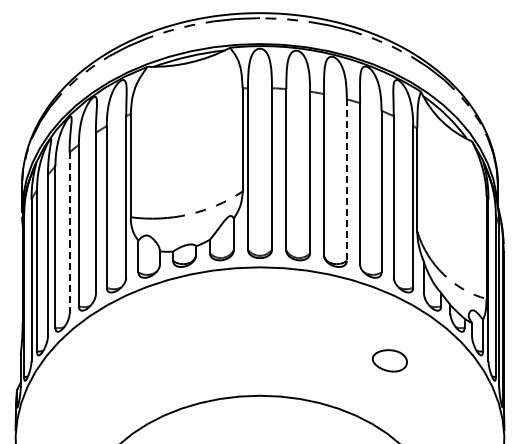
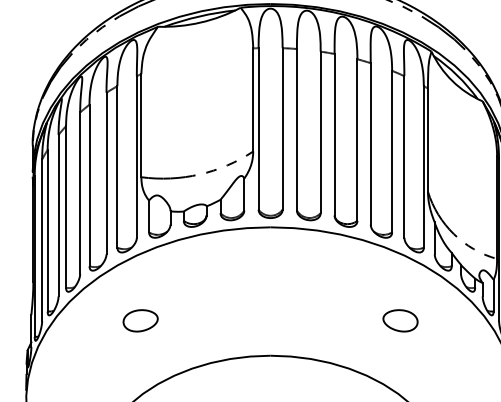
line: (346, 180) -> (357, 140), dashed -> solid
line: (69, 233) -> (80, 193), dashed -> solid
part: (130, 360) -> (141, 320), added

